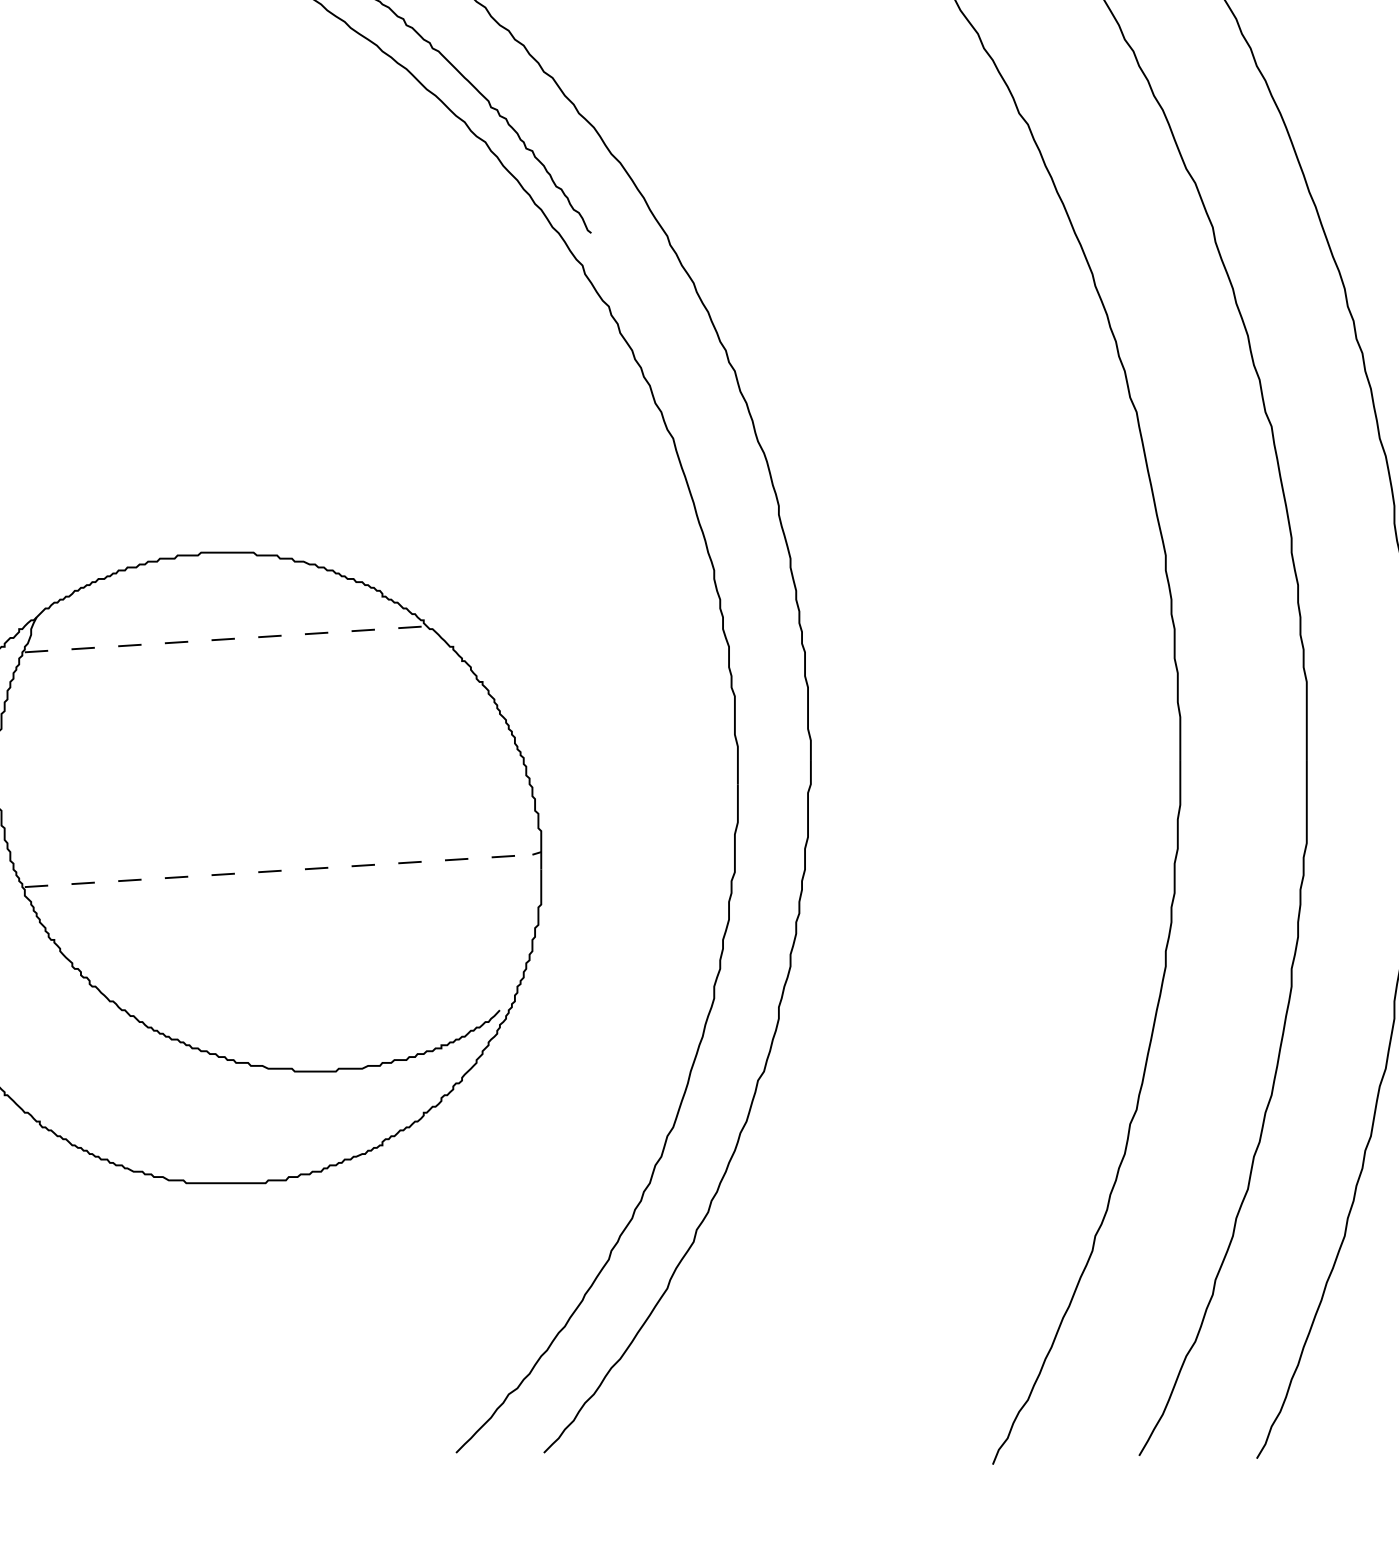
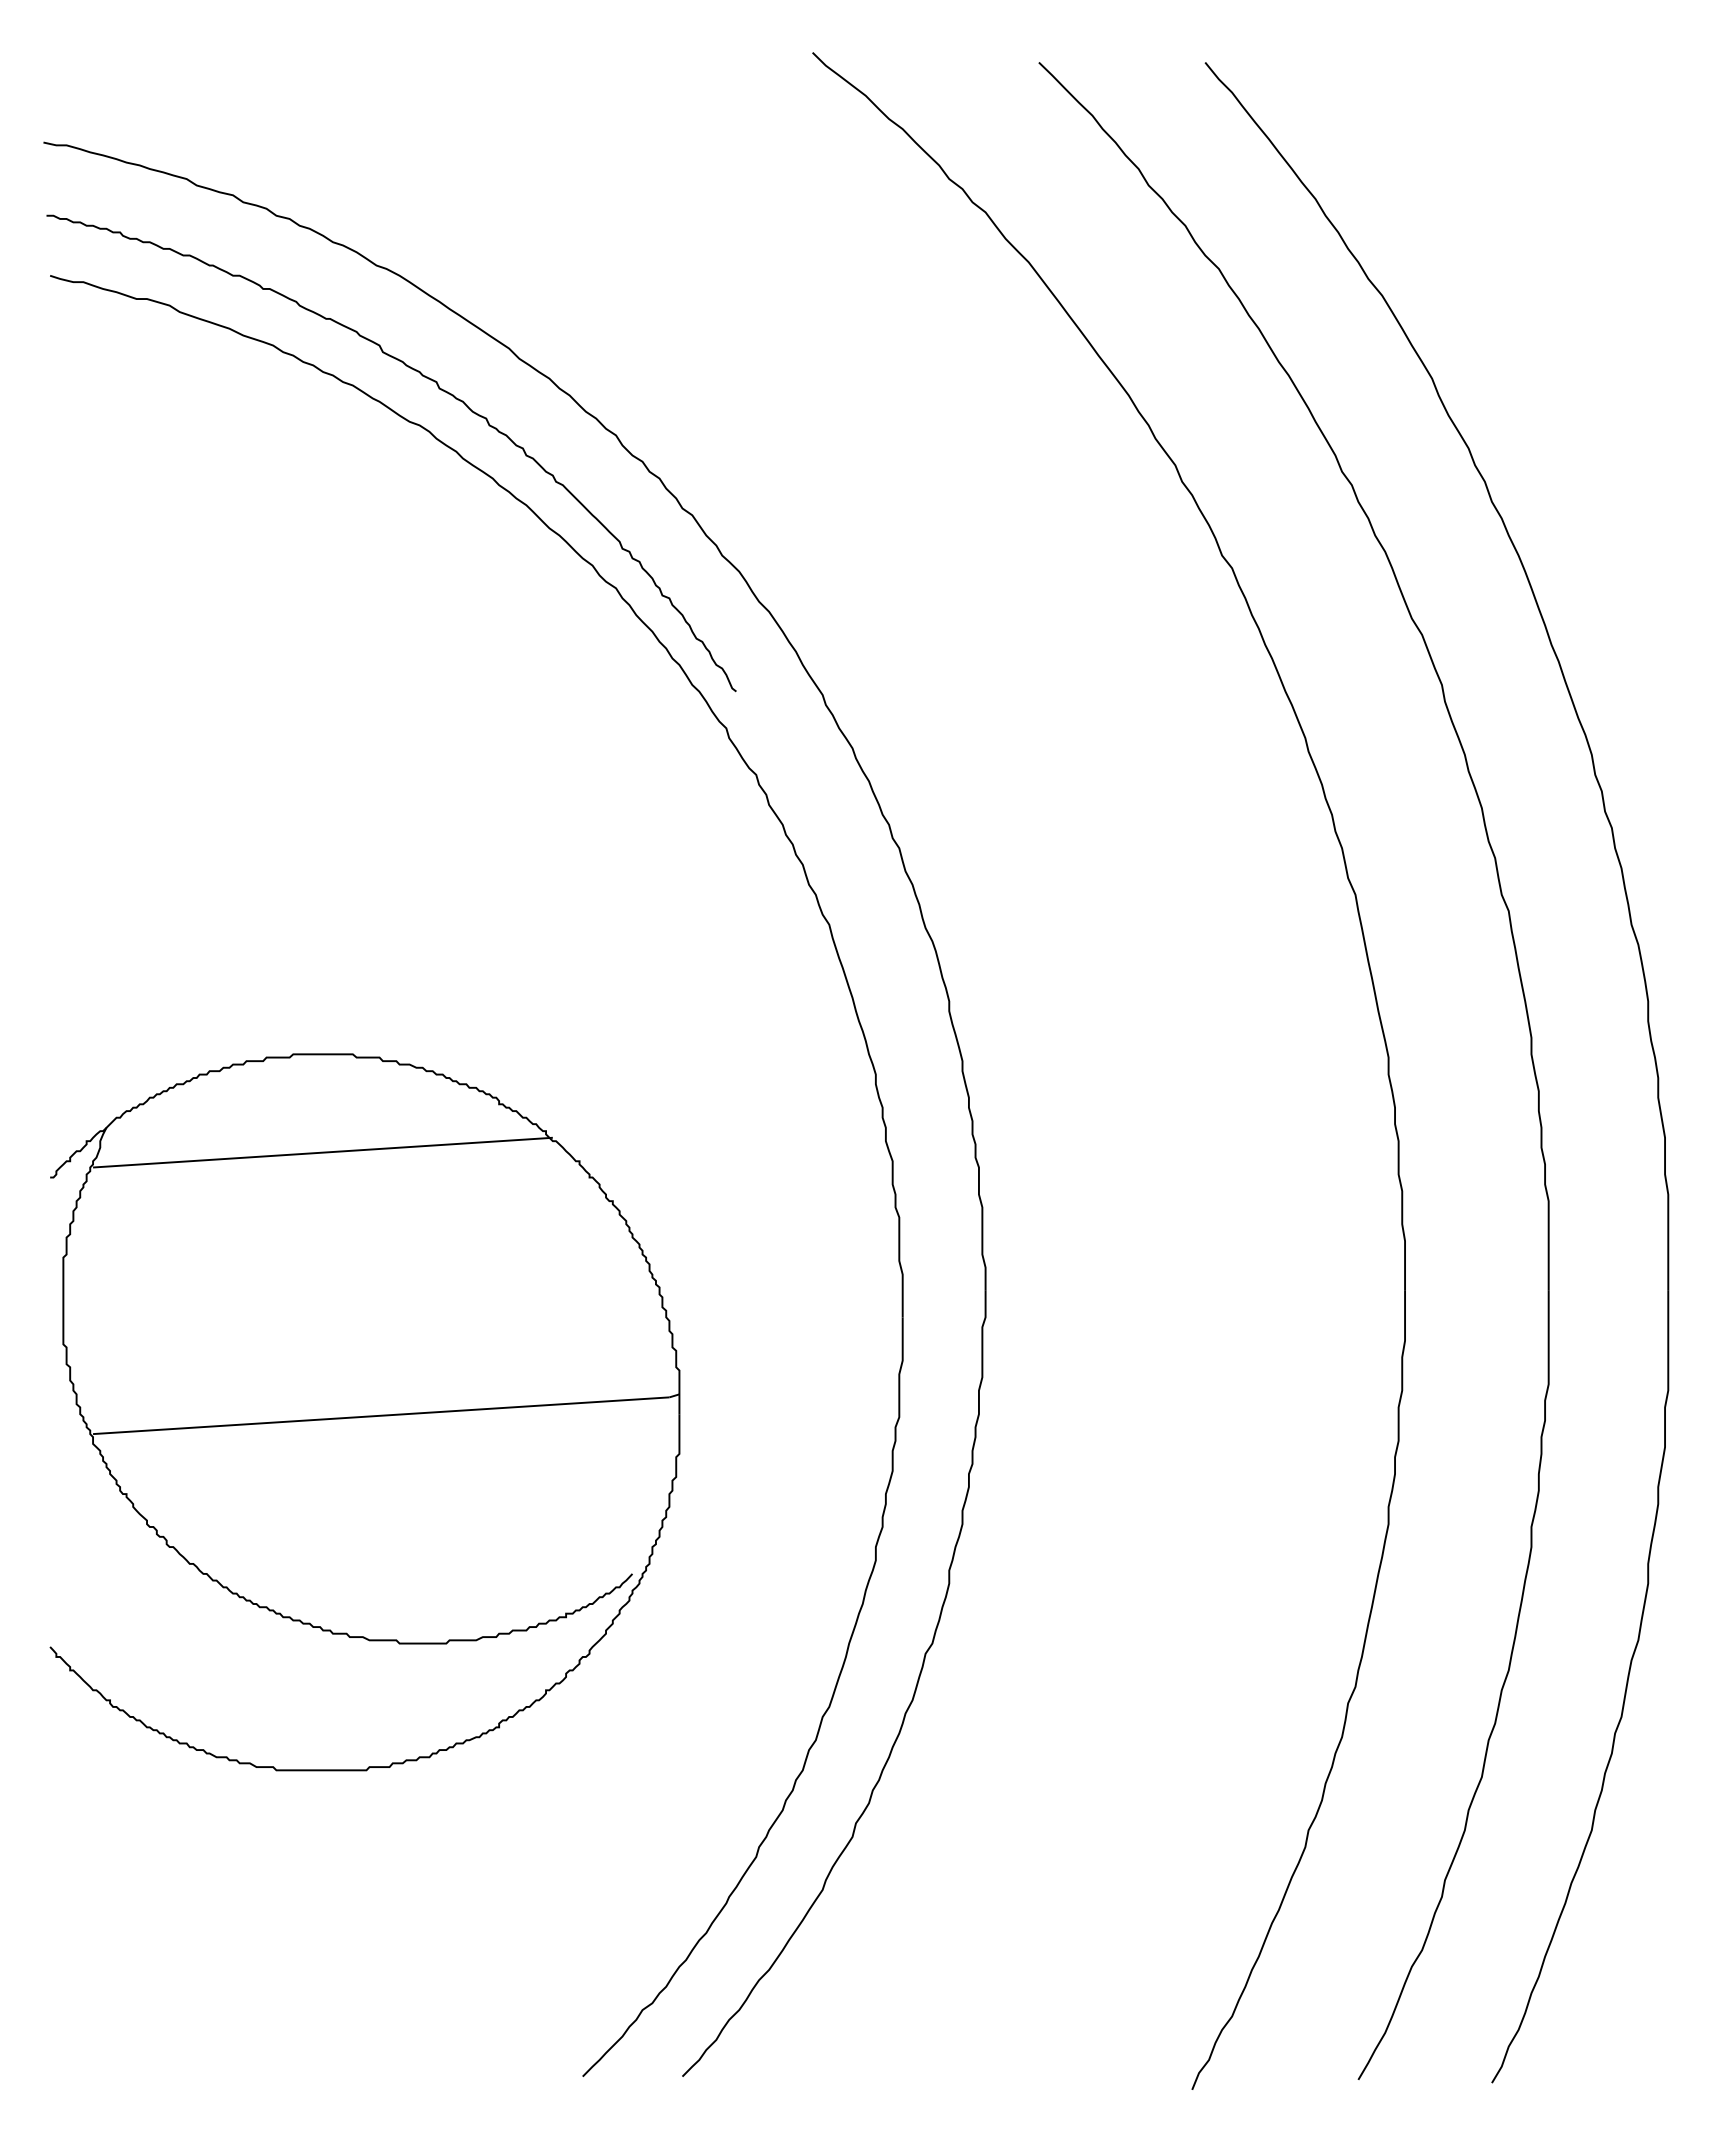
line: (227, 639) -> (323, 1152), dashed -> solid
line: (278, 870) -> (381, 1415), dashed -> solid

